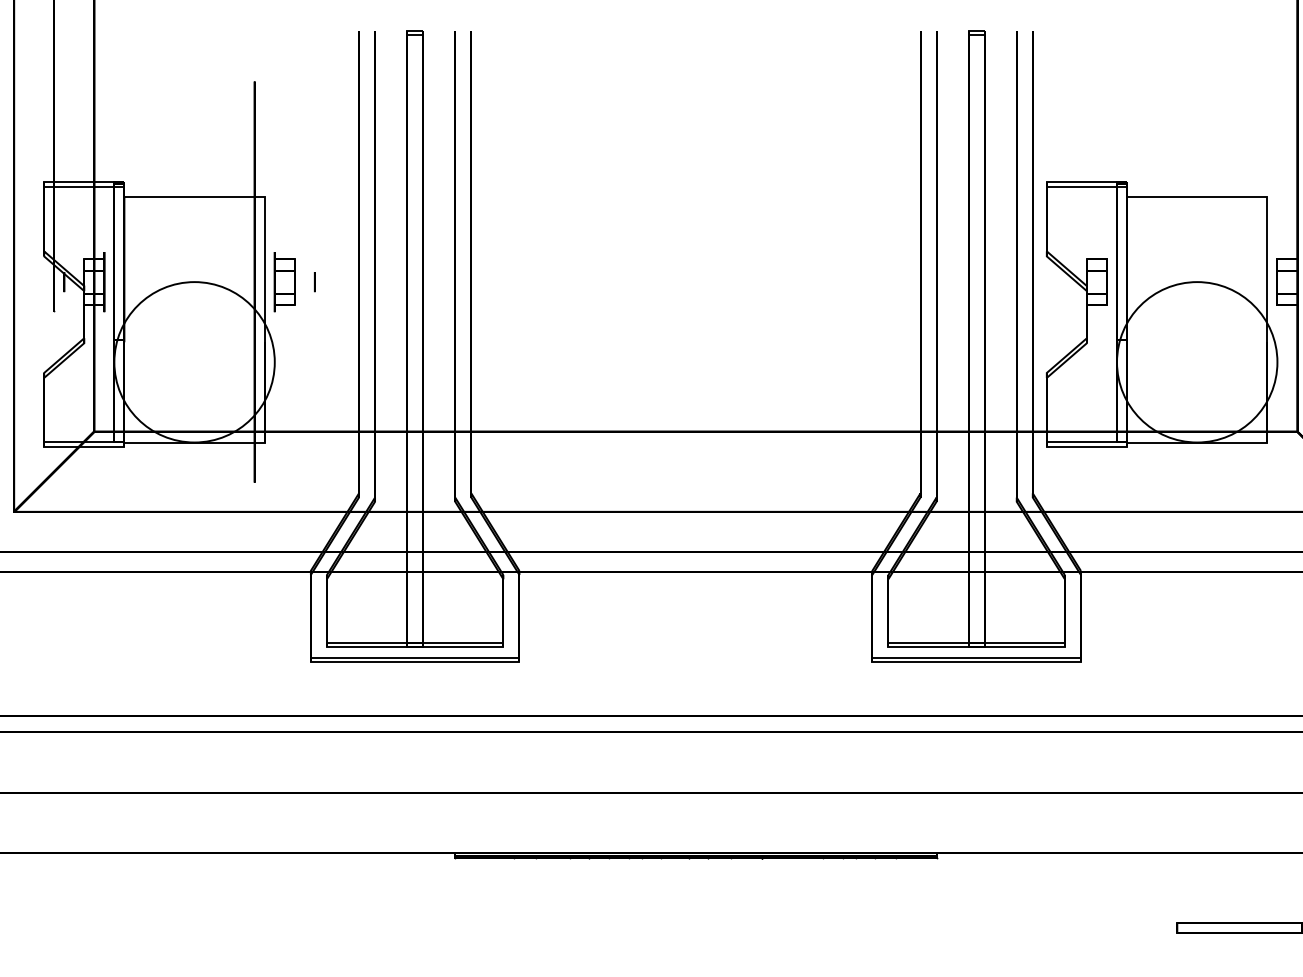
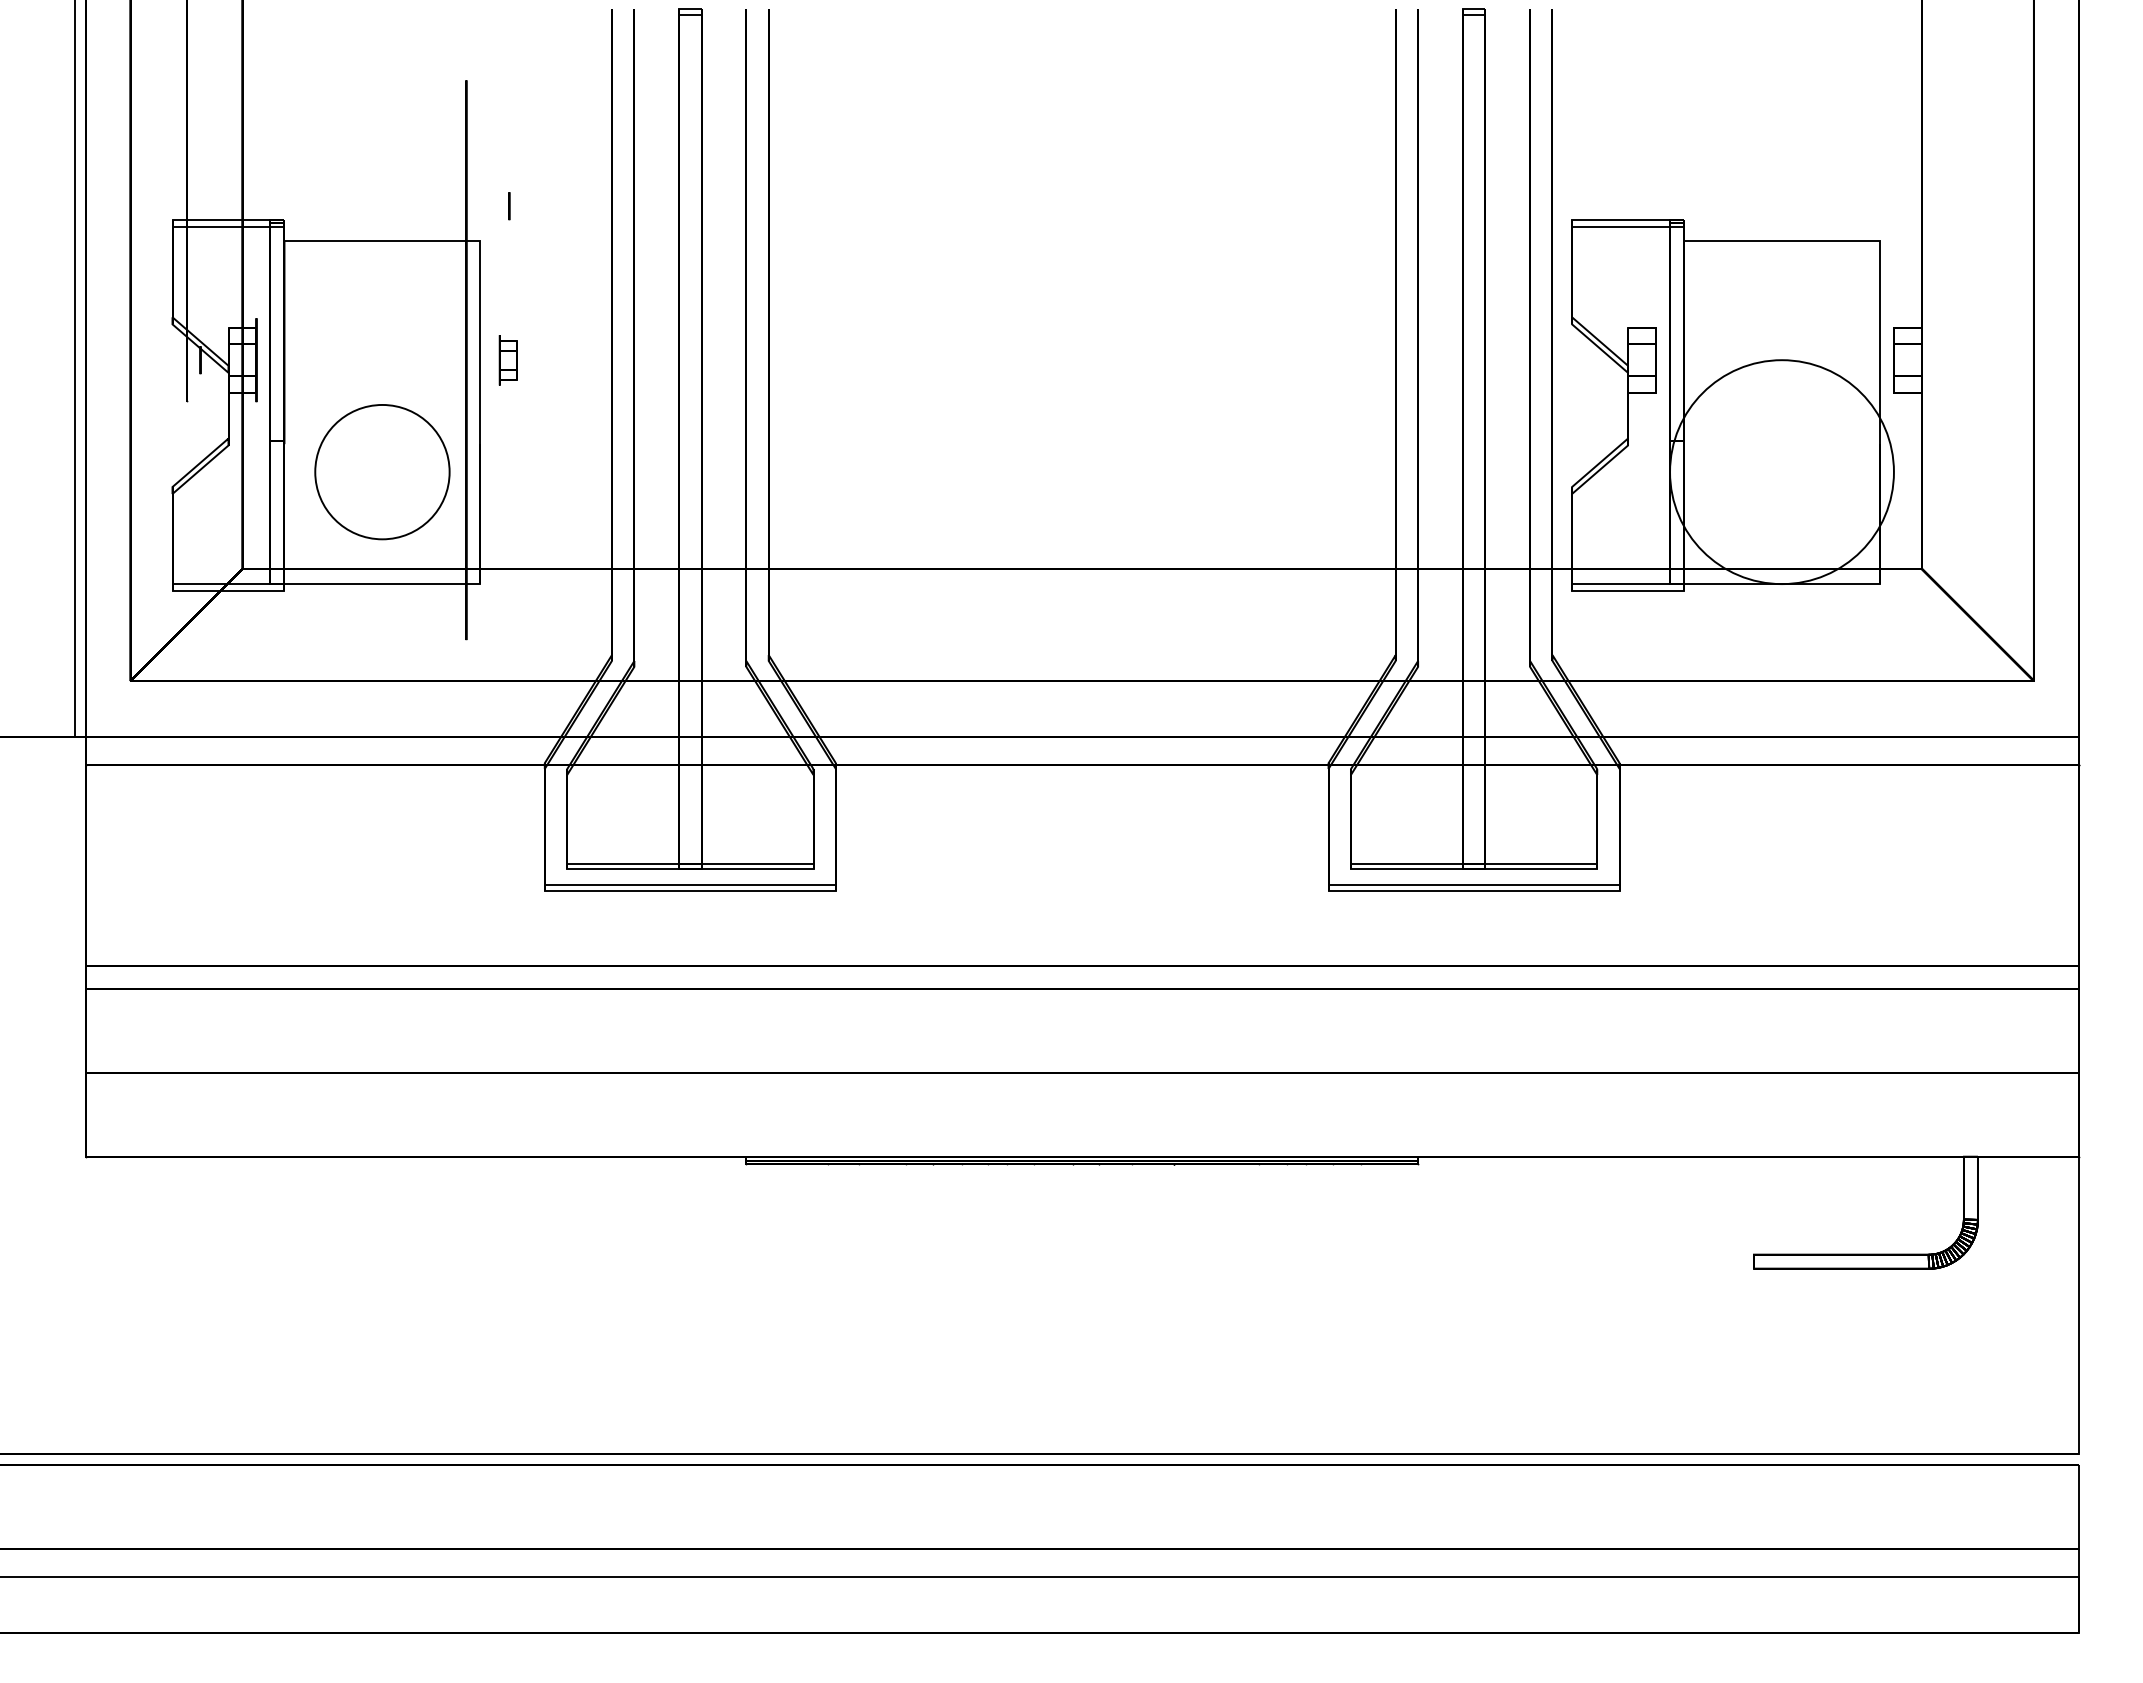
part: (284, 282) -> (507, 360), size x0.6
circle: (314, 282) -> (509, 206), moved
circle: (194, 362) -> (382, 472), size x0.6

